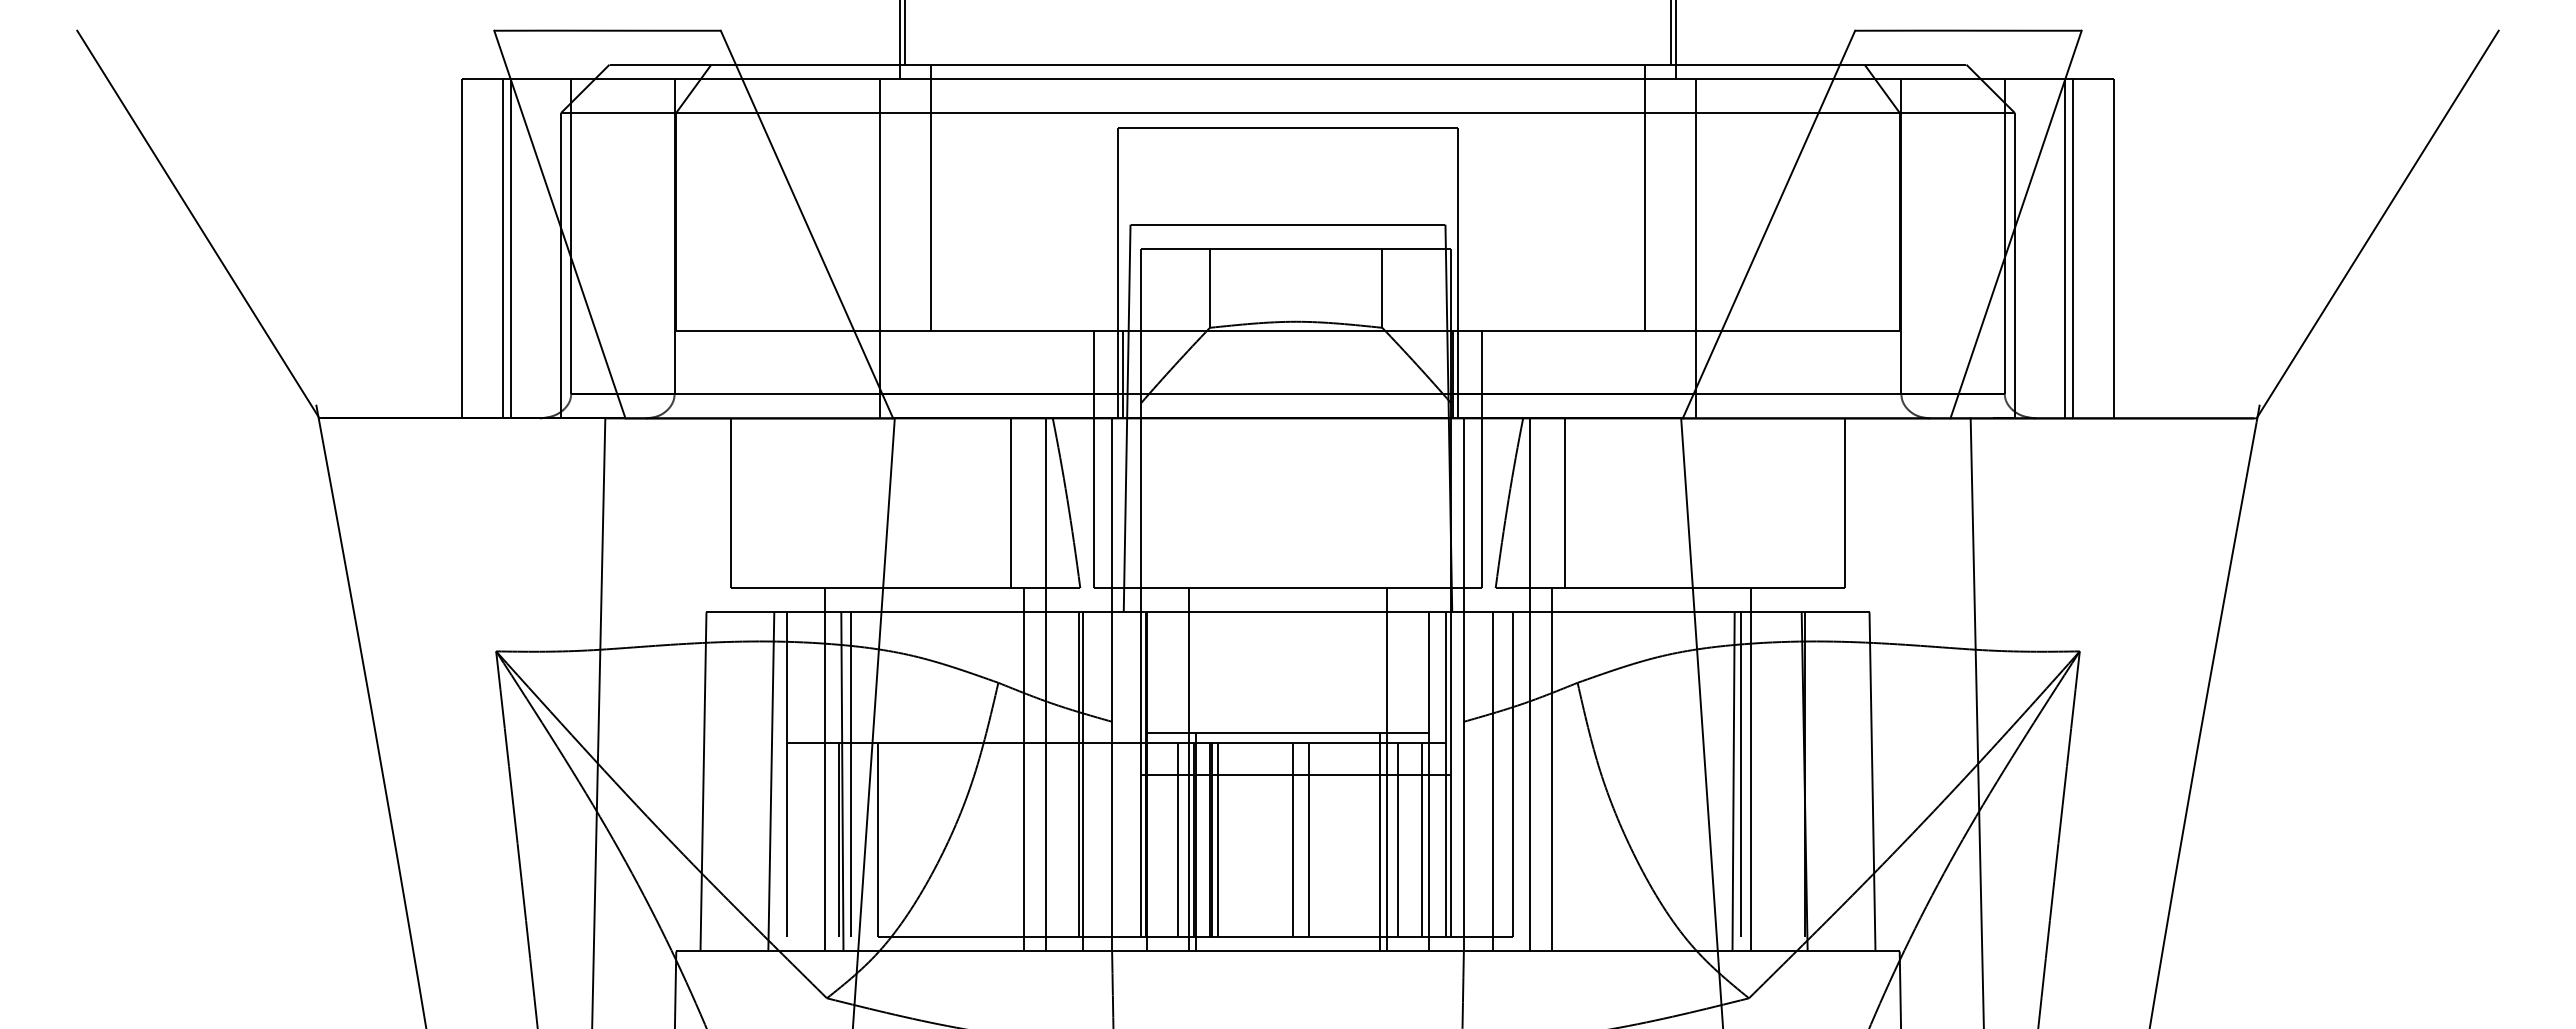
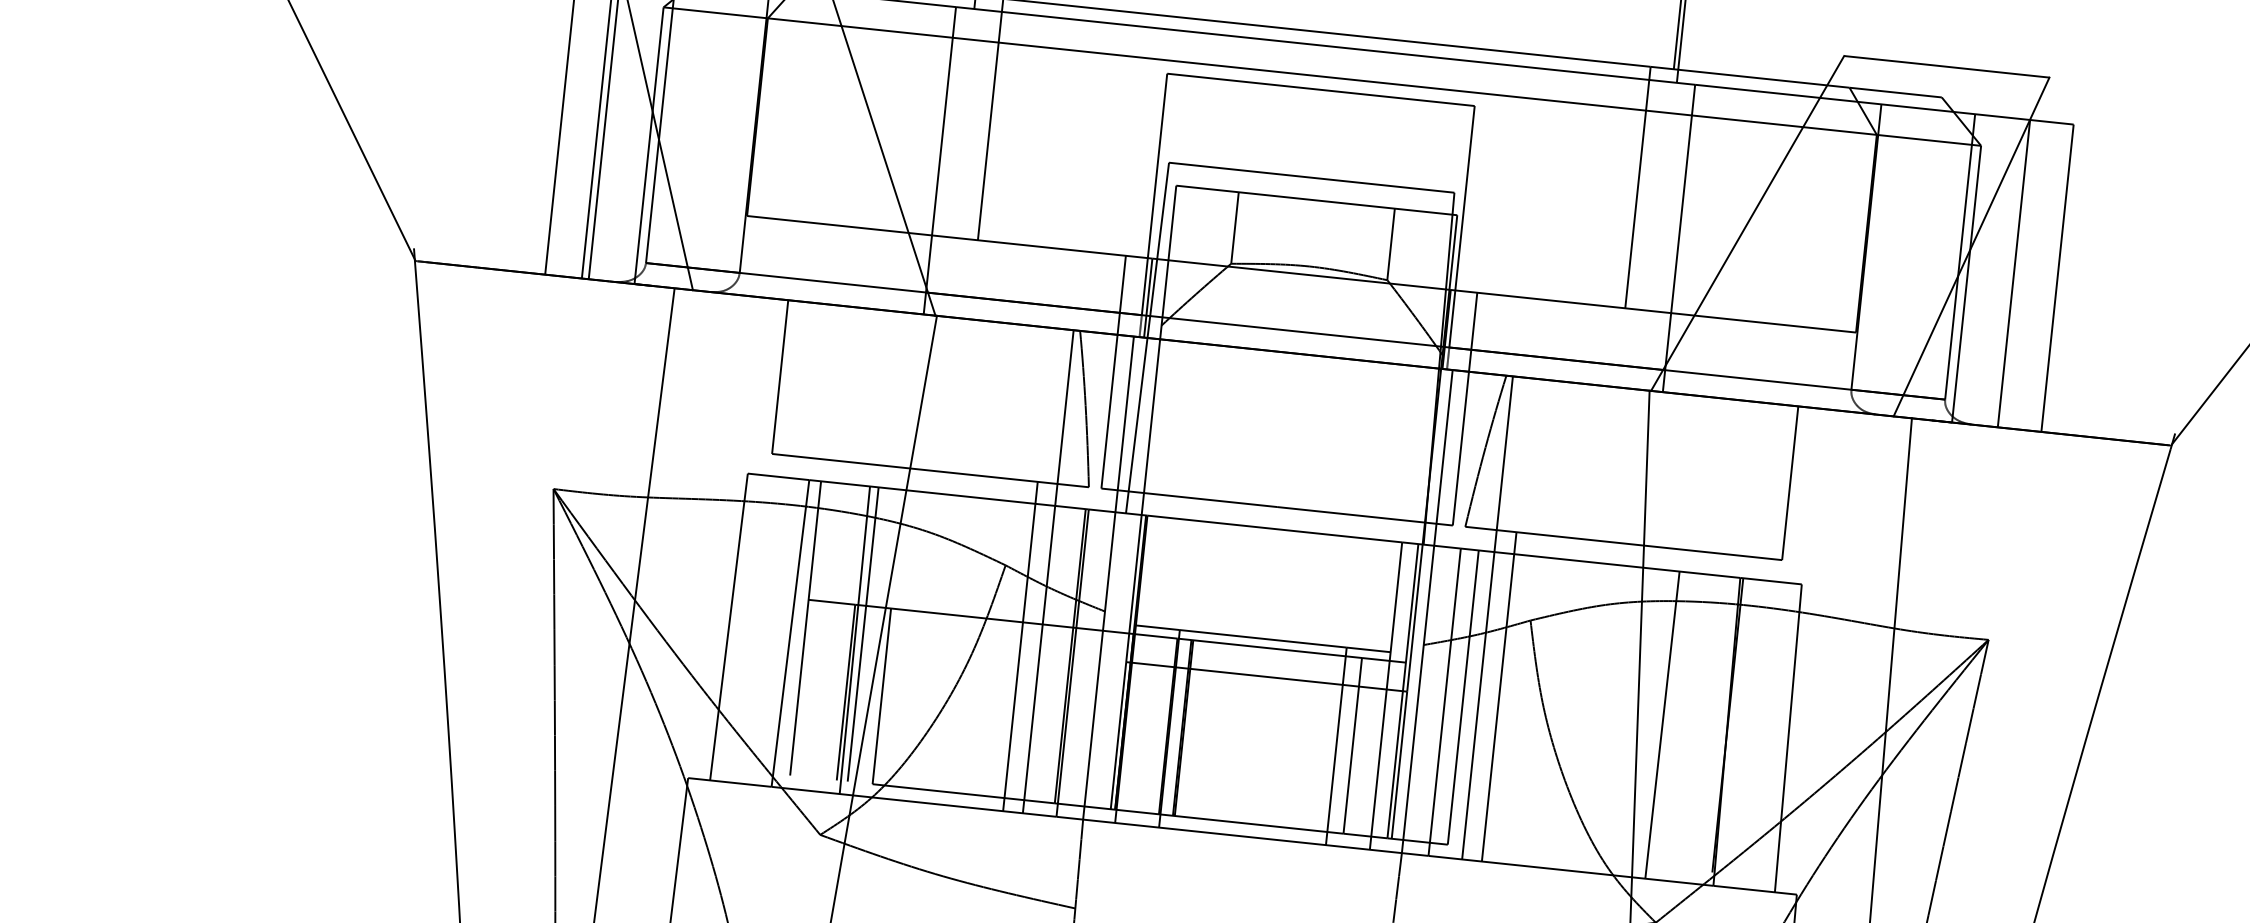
line: (2073, 248) -> (2021, 274), removed
line: (1010, 503) -> (1033, 403), removed
line: (1565, 503) -> (1536, 456), removed
line: (825, 769) -> (840, 627), removed
line: (1188, 769) -> (1169, 662), removed
line: (1387, 769) -> (1350, 680), removed
line: (1750, 769) -> (1678, 715), removed
line: (1741, 774) -> (1670, 719), removed
line: (1177, 839) -> (1153, 724), removed
line: (1217, 839) -> (1189, 728), removed
line: (1292, 839) -> (1257, 735), removed
line: (1308, 839) -> (1271, 736), removed
line: (1422, 839) -> (1375, 747), removed

